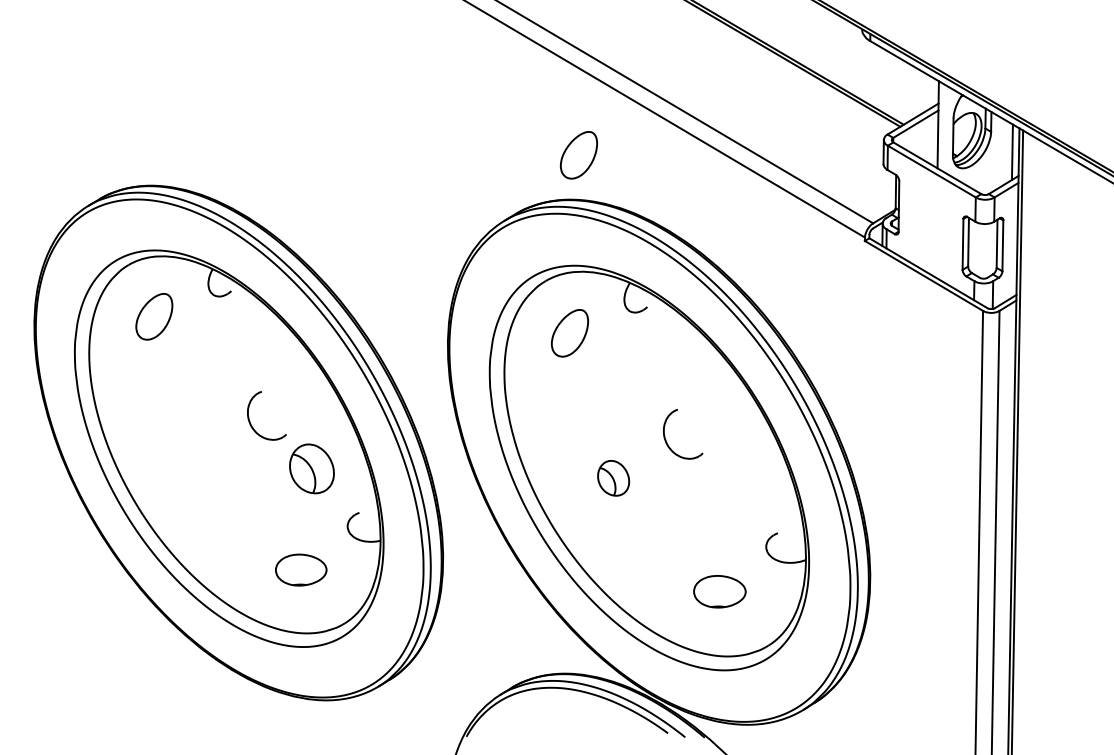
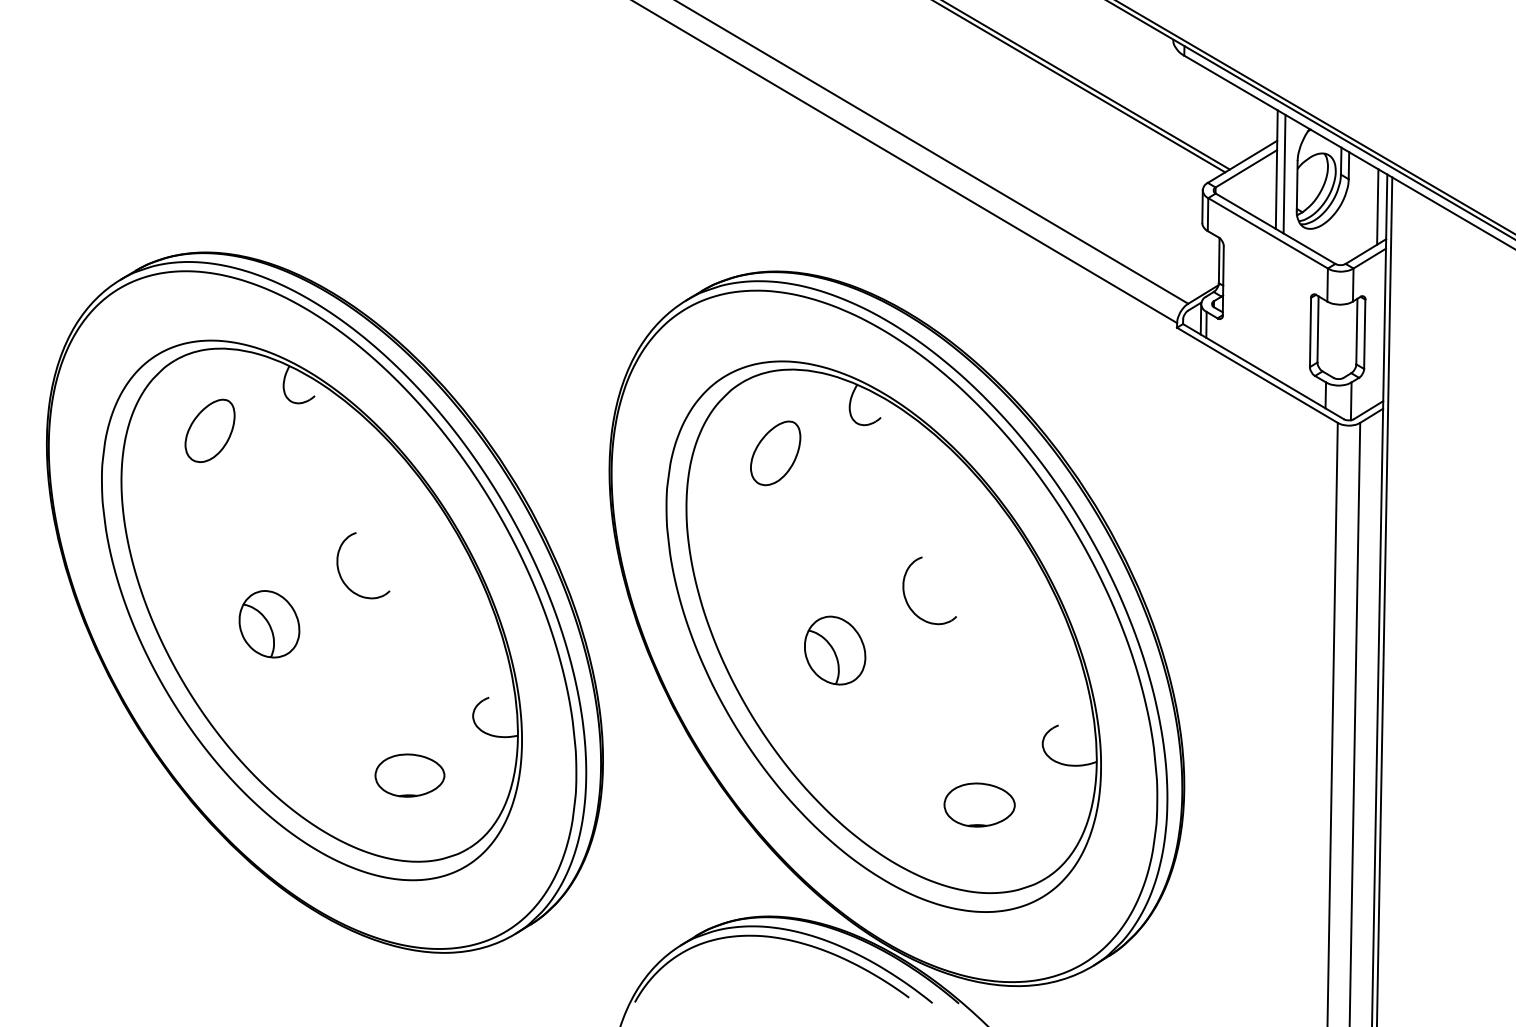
line: (943, 127) -> (1283, 173), added
part: (578, 155) -> (787, 211), removed
part: (311, 468) -> (268, 623), moved
part: (613, 478) -> (834, 650), size x1.43

